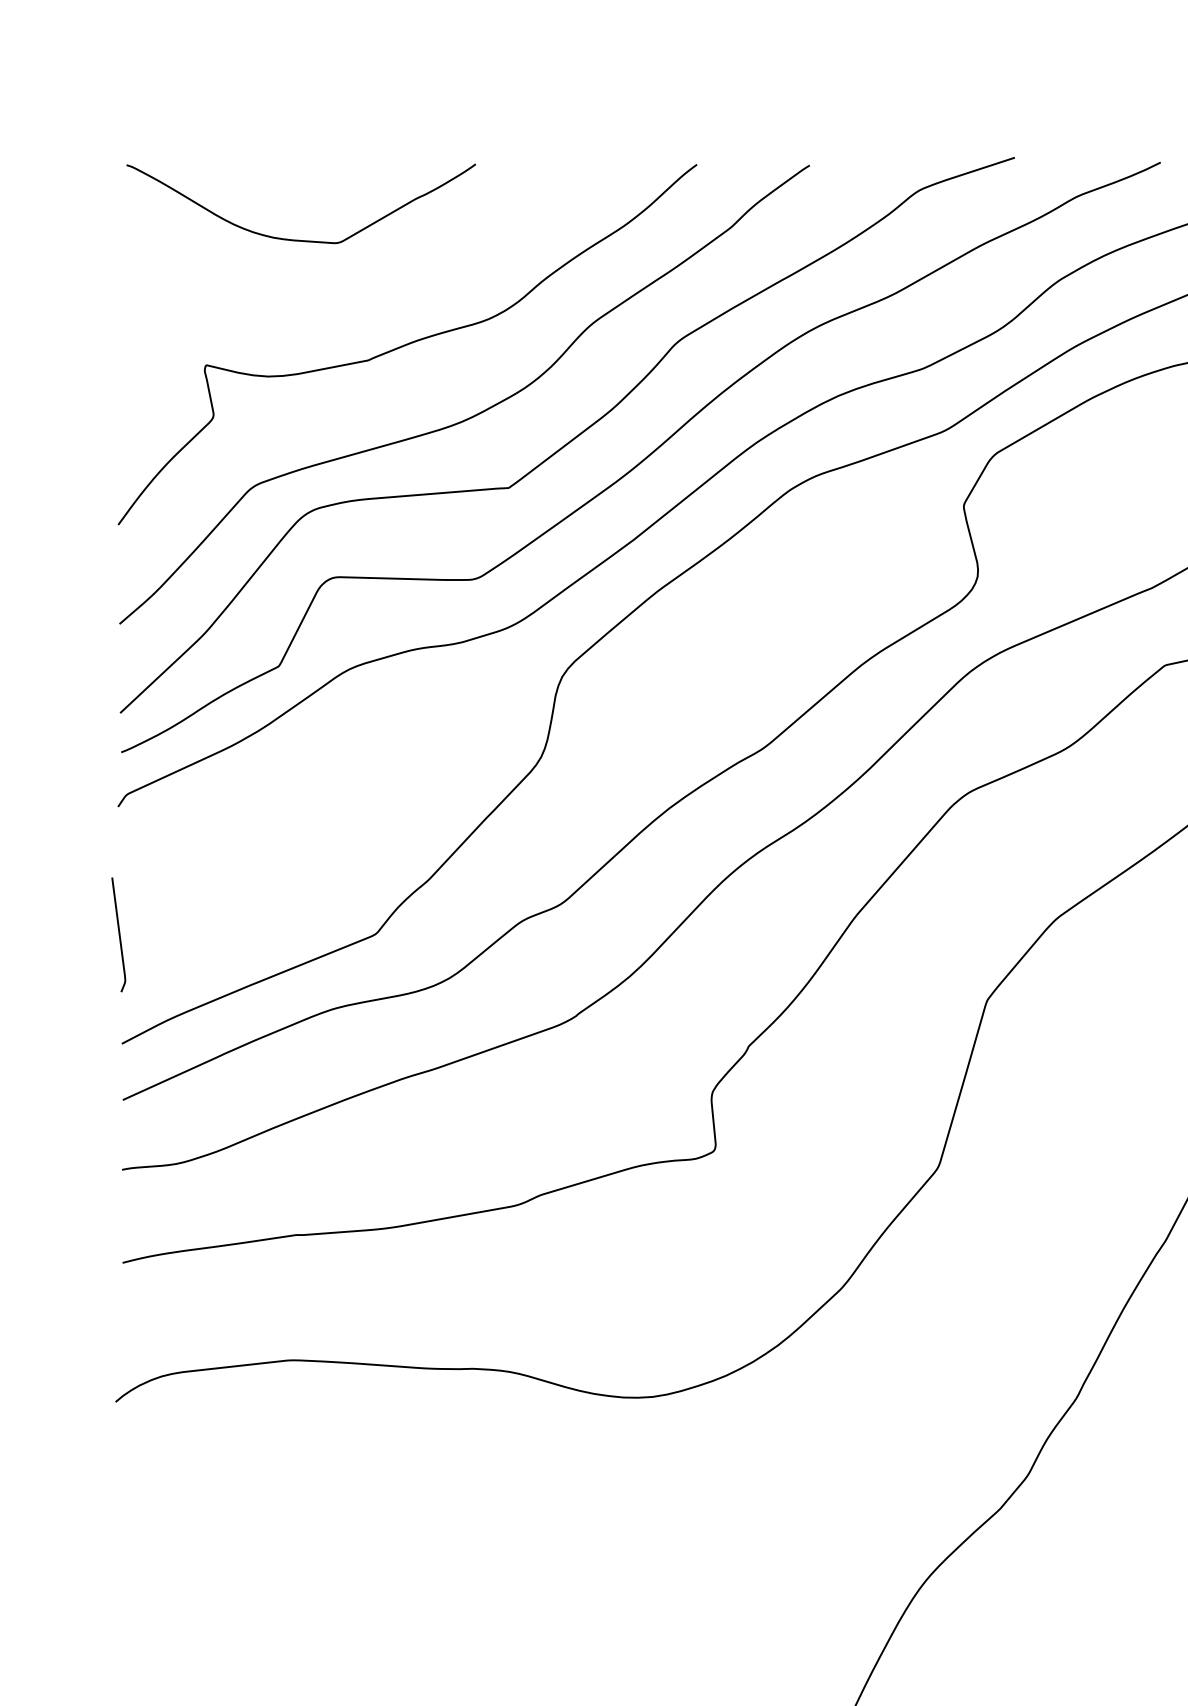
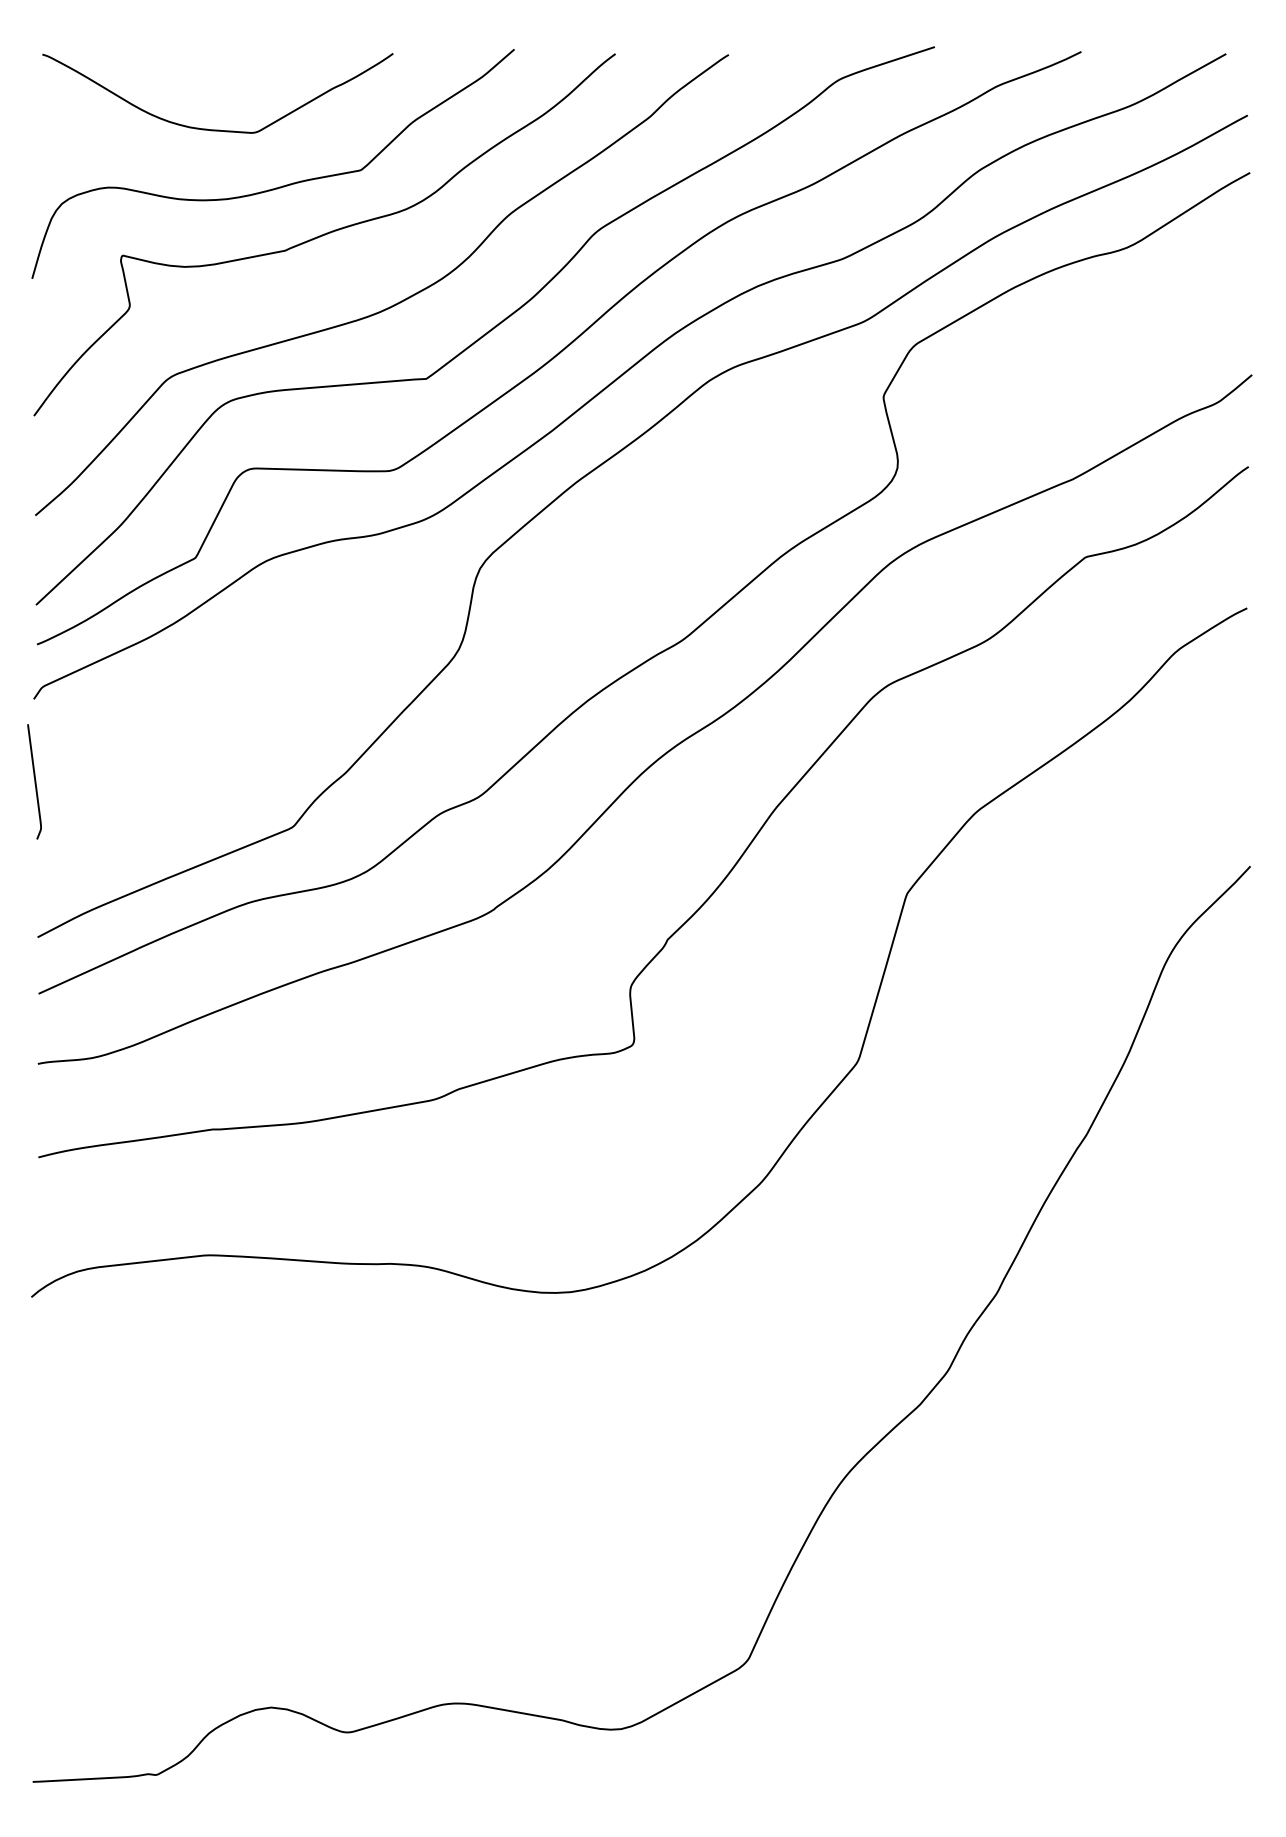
curve: (362, 296) -> (279, 186), added
curve: (118, 934) -> (34, 781), moved

